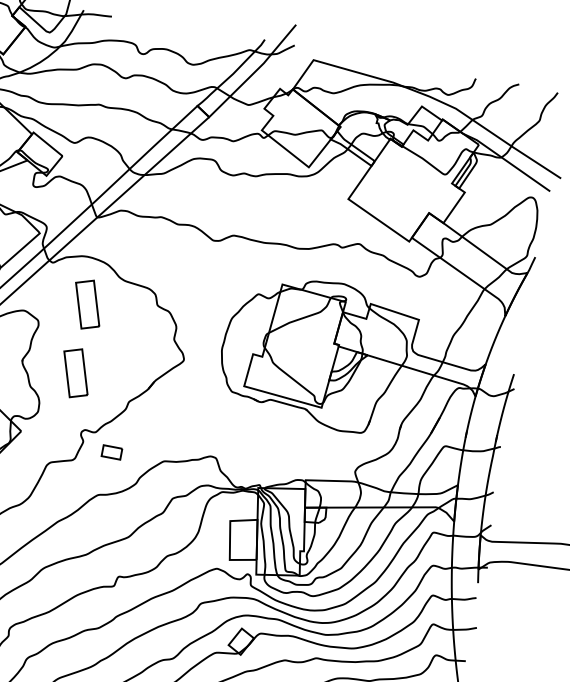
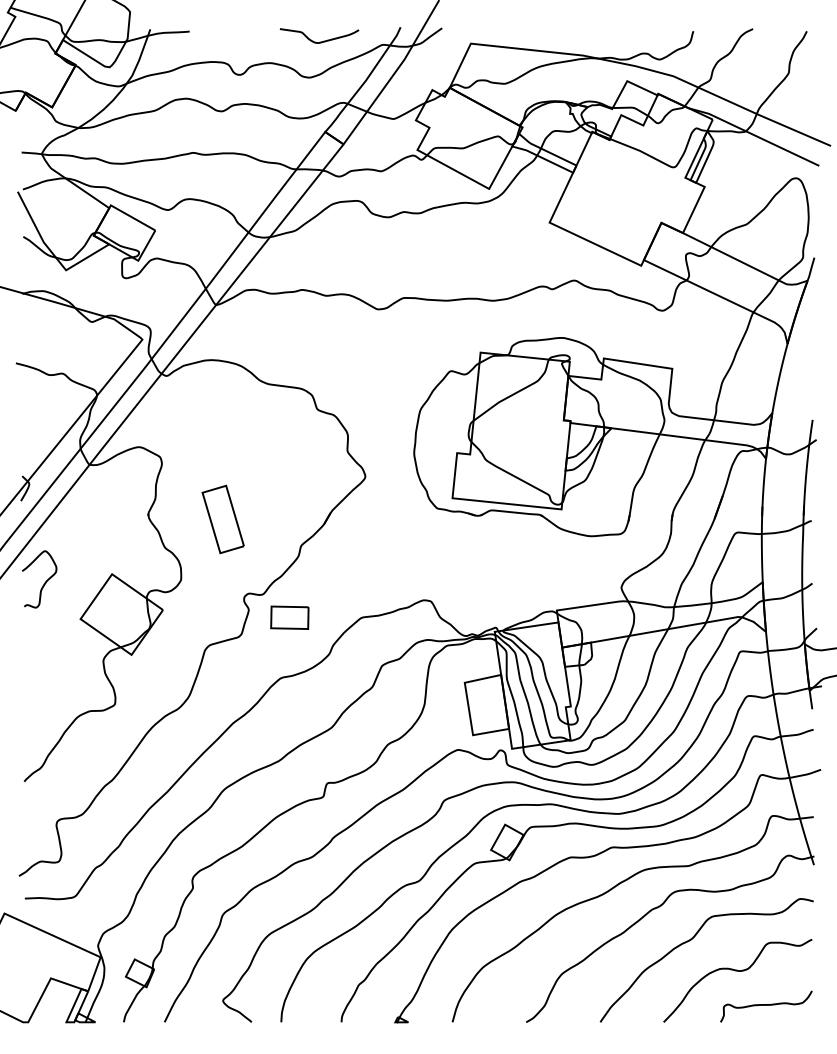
curve: (205, 39) -> (320, 41), added
part: (87, 304) -> (222, 424), removed
part: (111, 452) -> (289, 617), size x1.43

